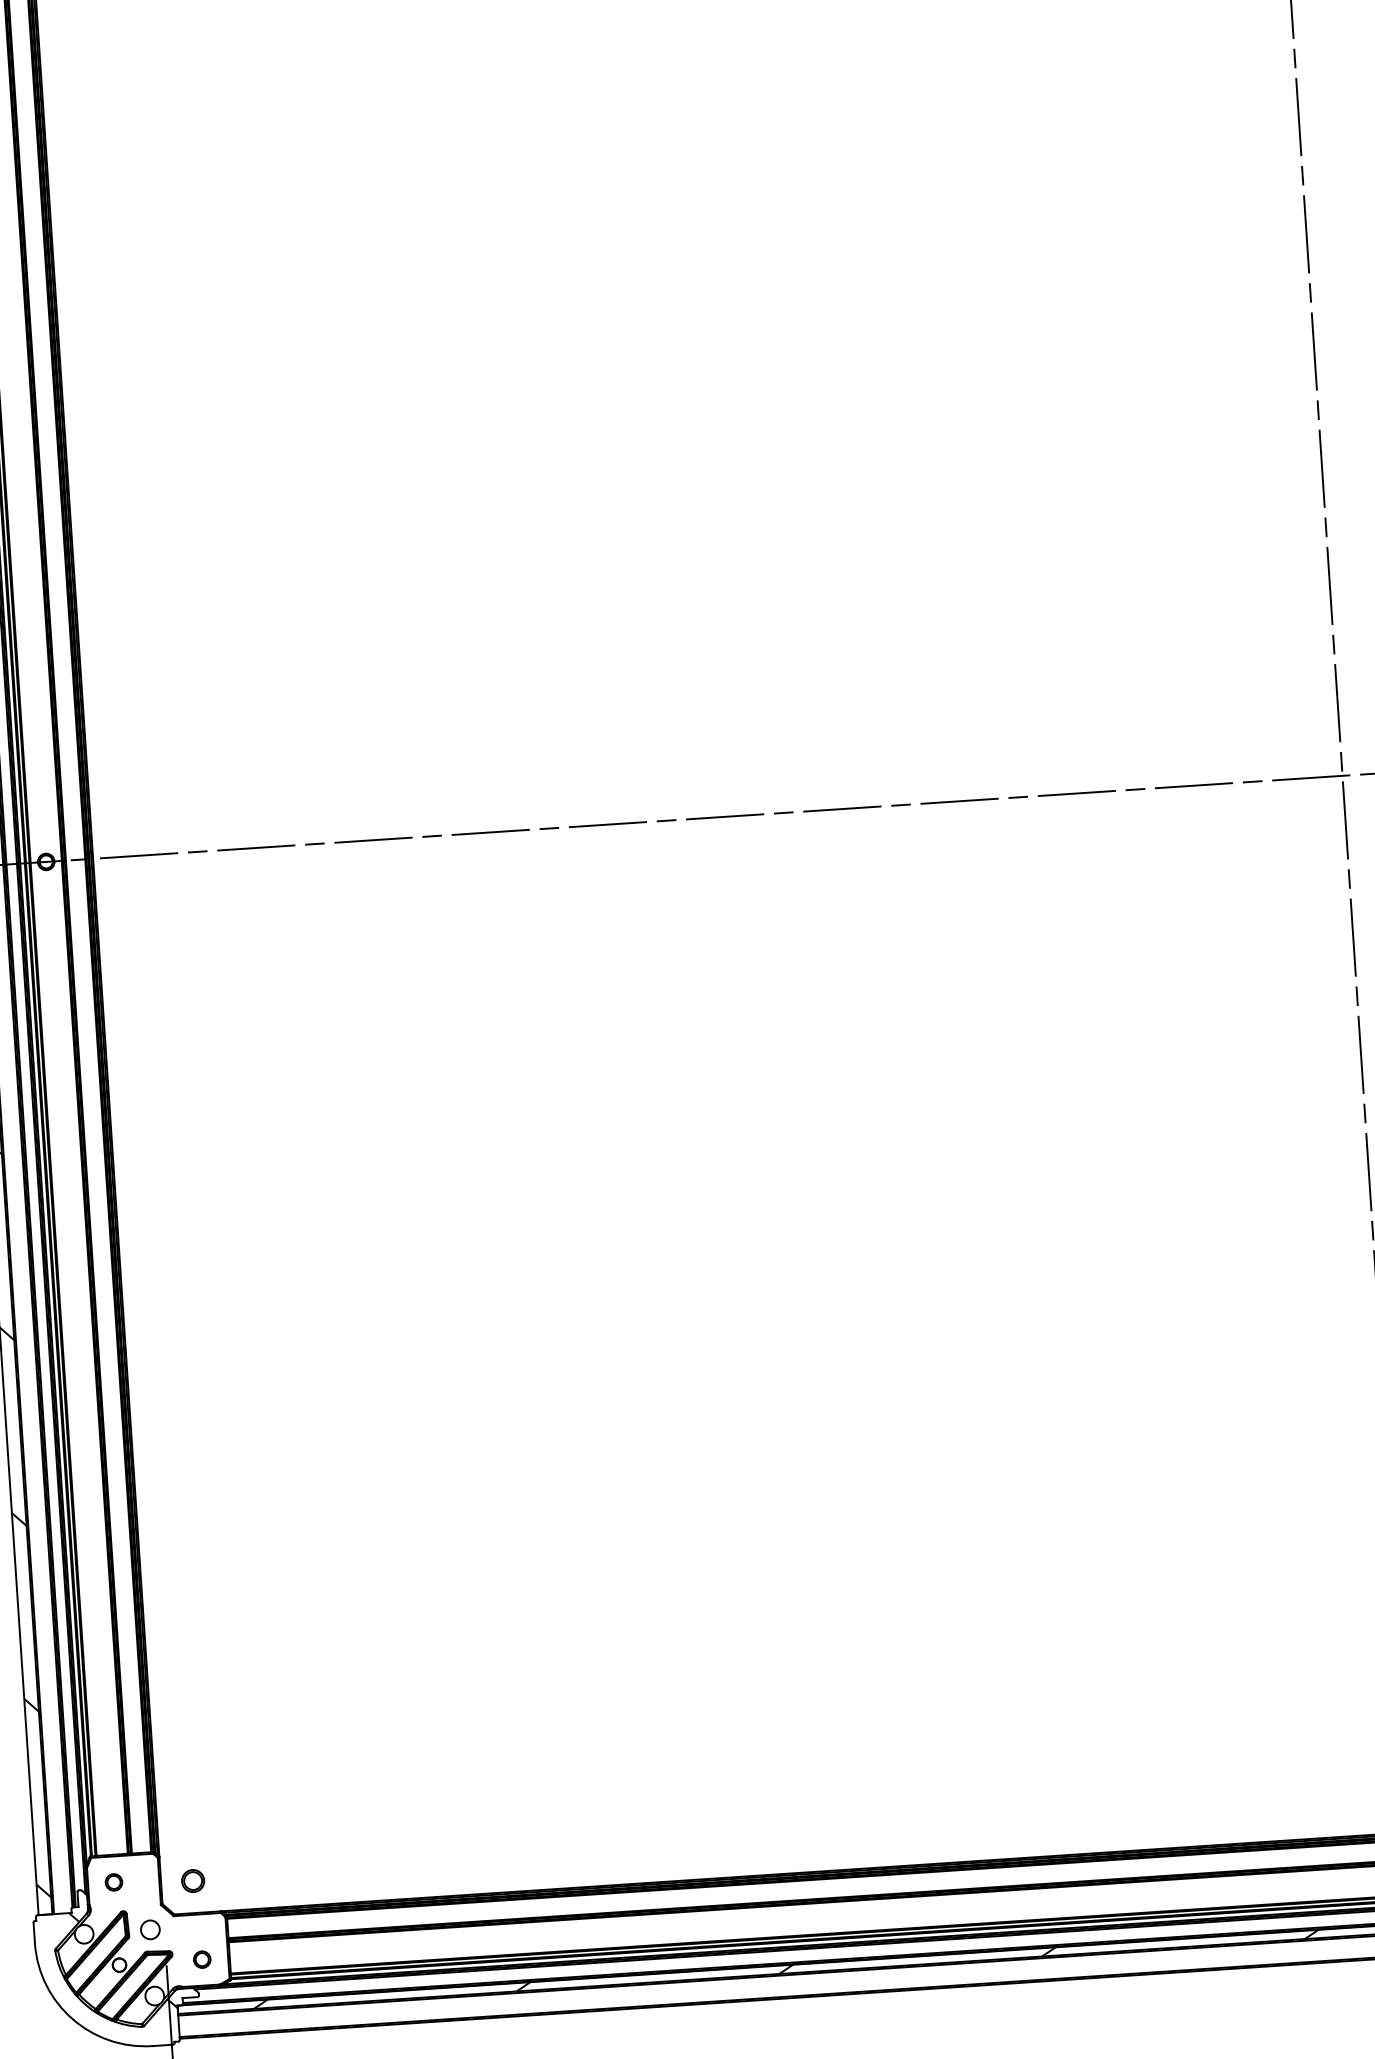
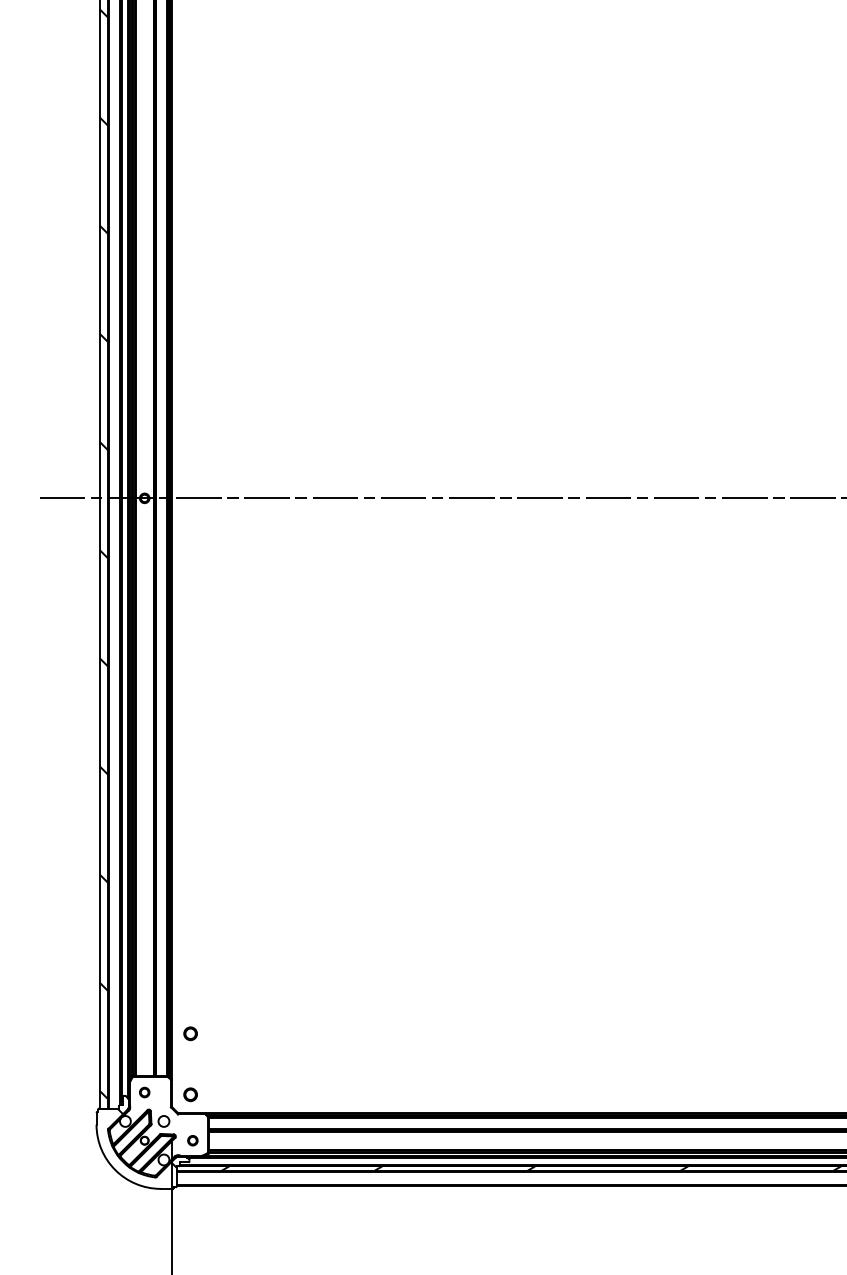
part: (185, 1775) -> (190, 1033), added

